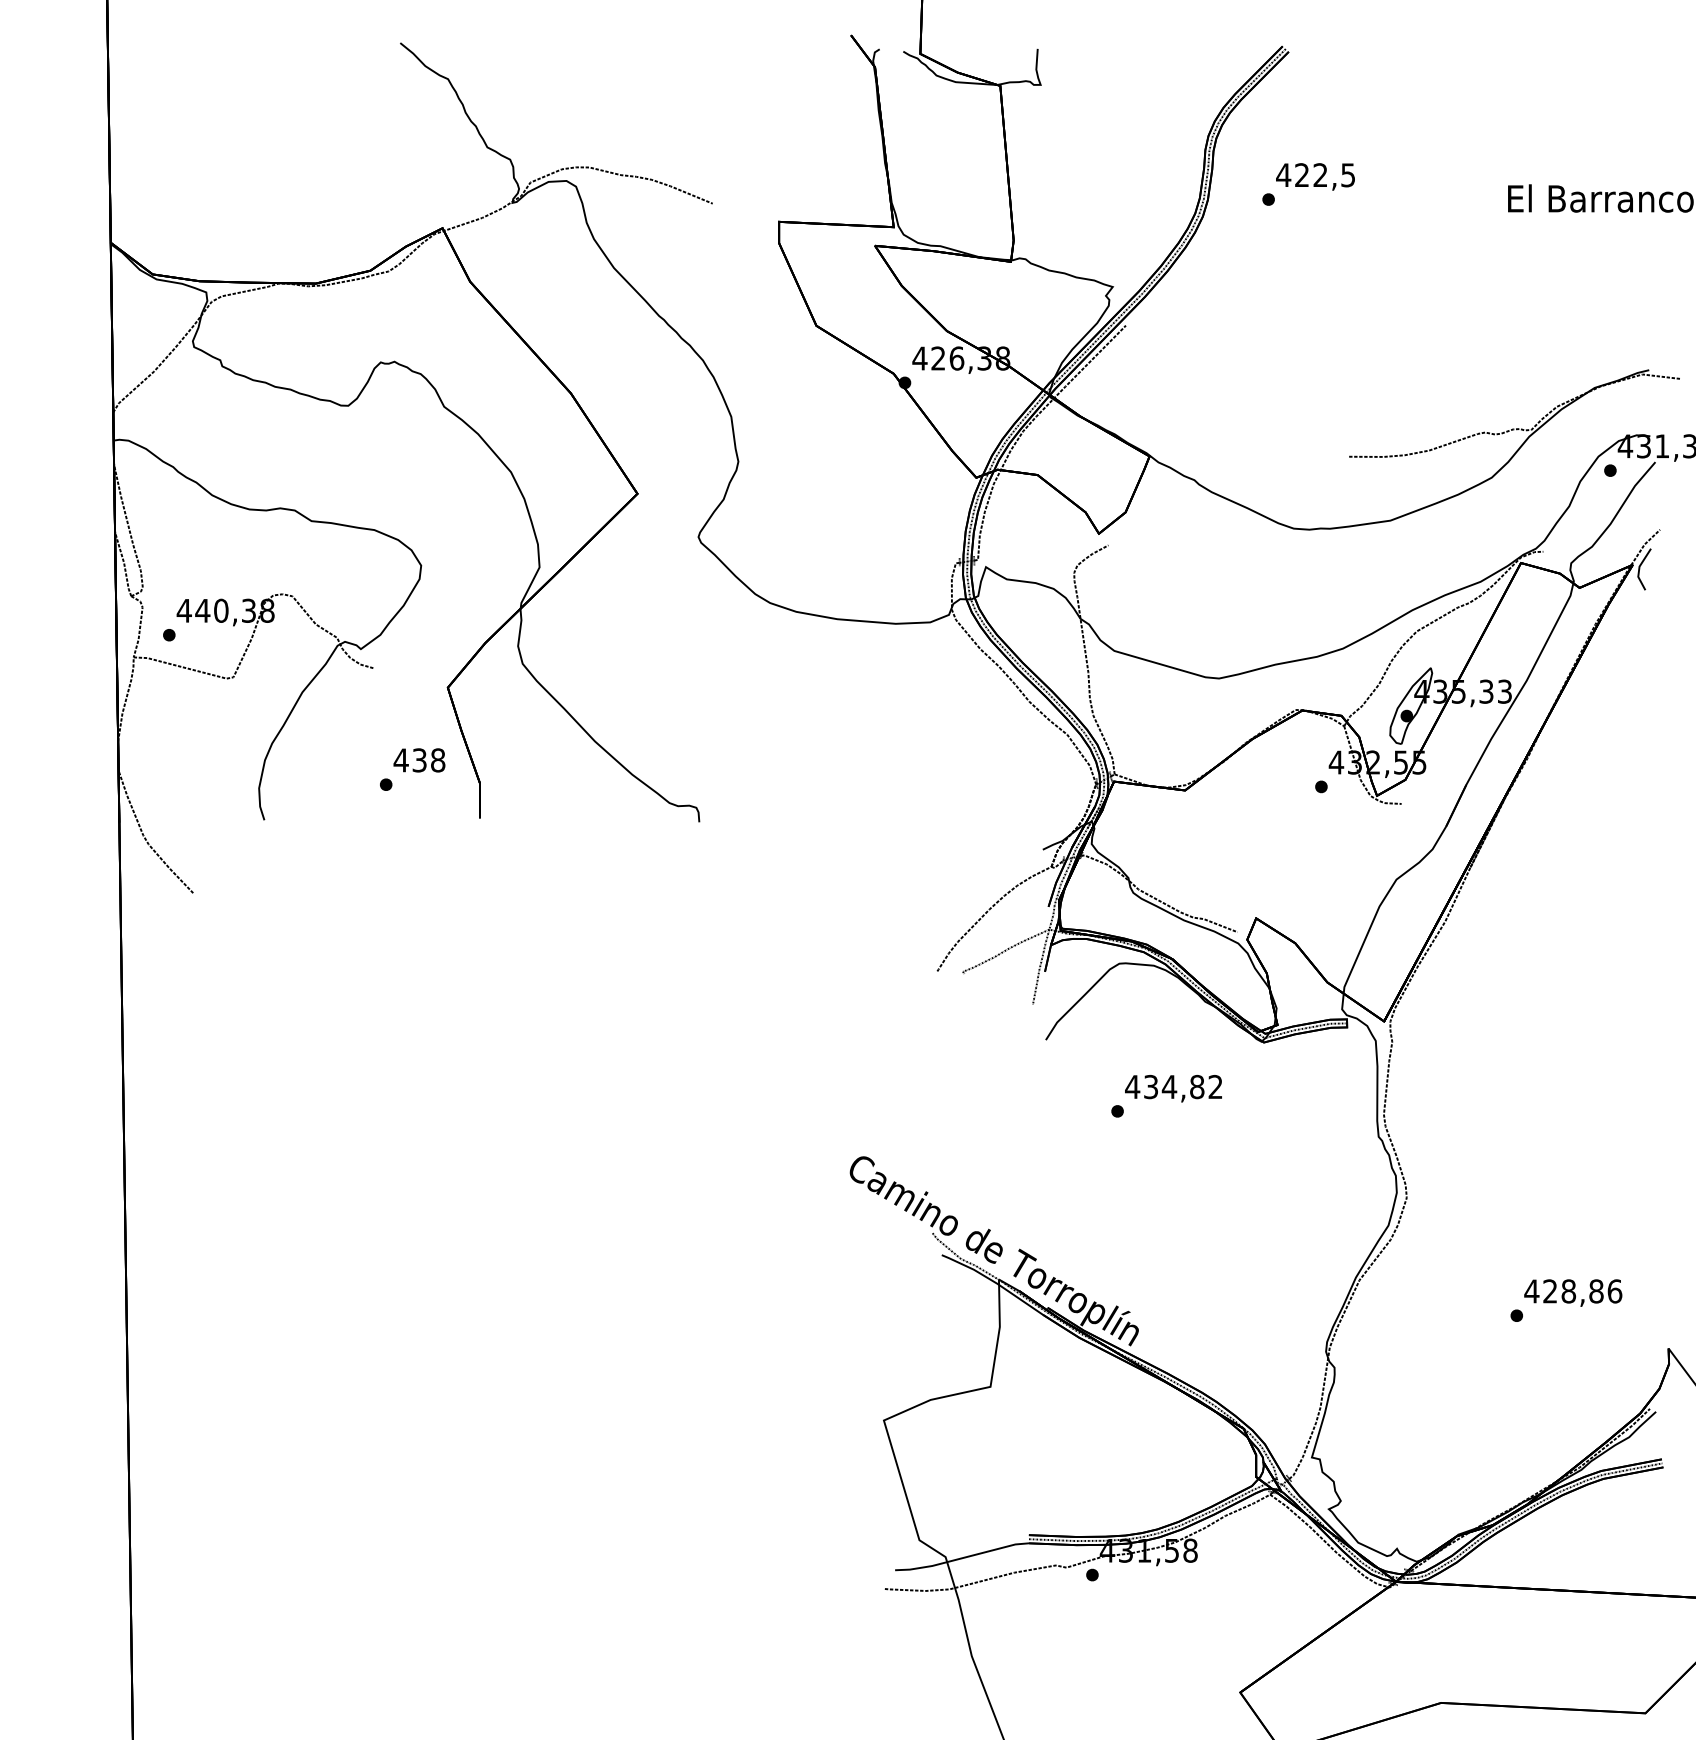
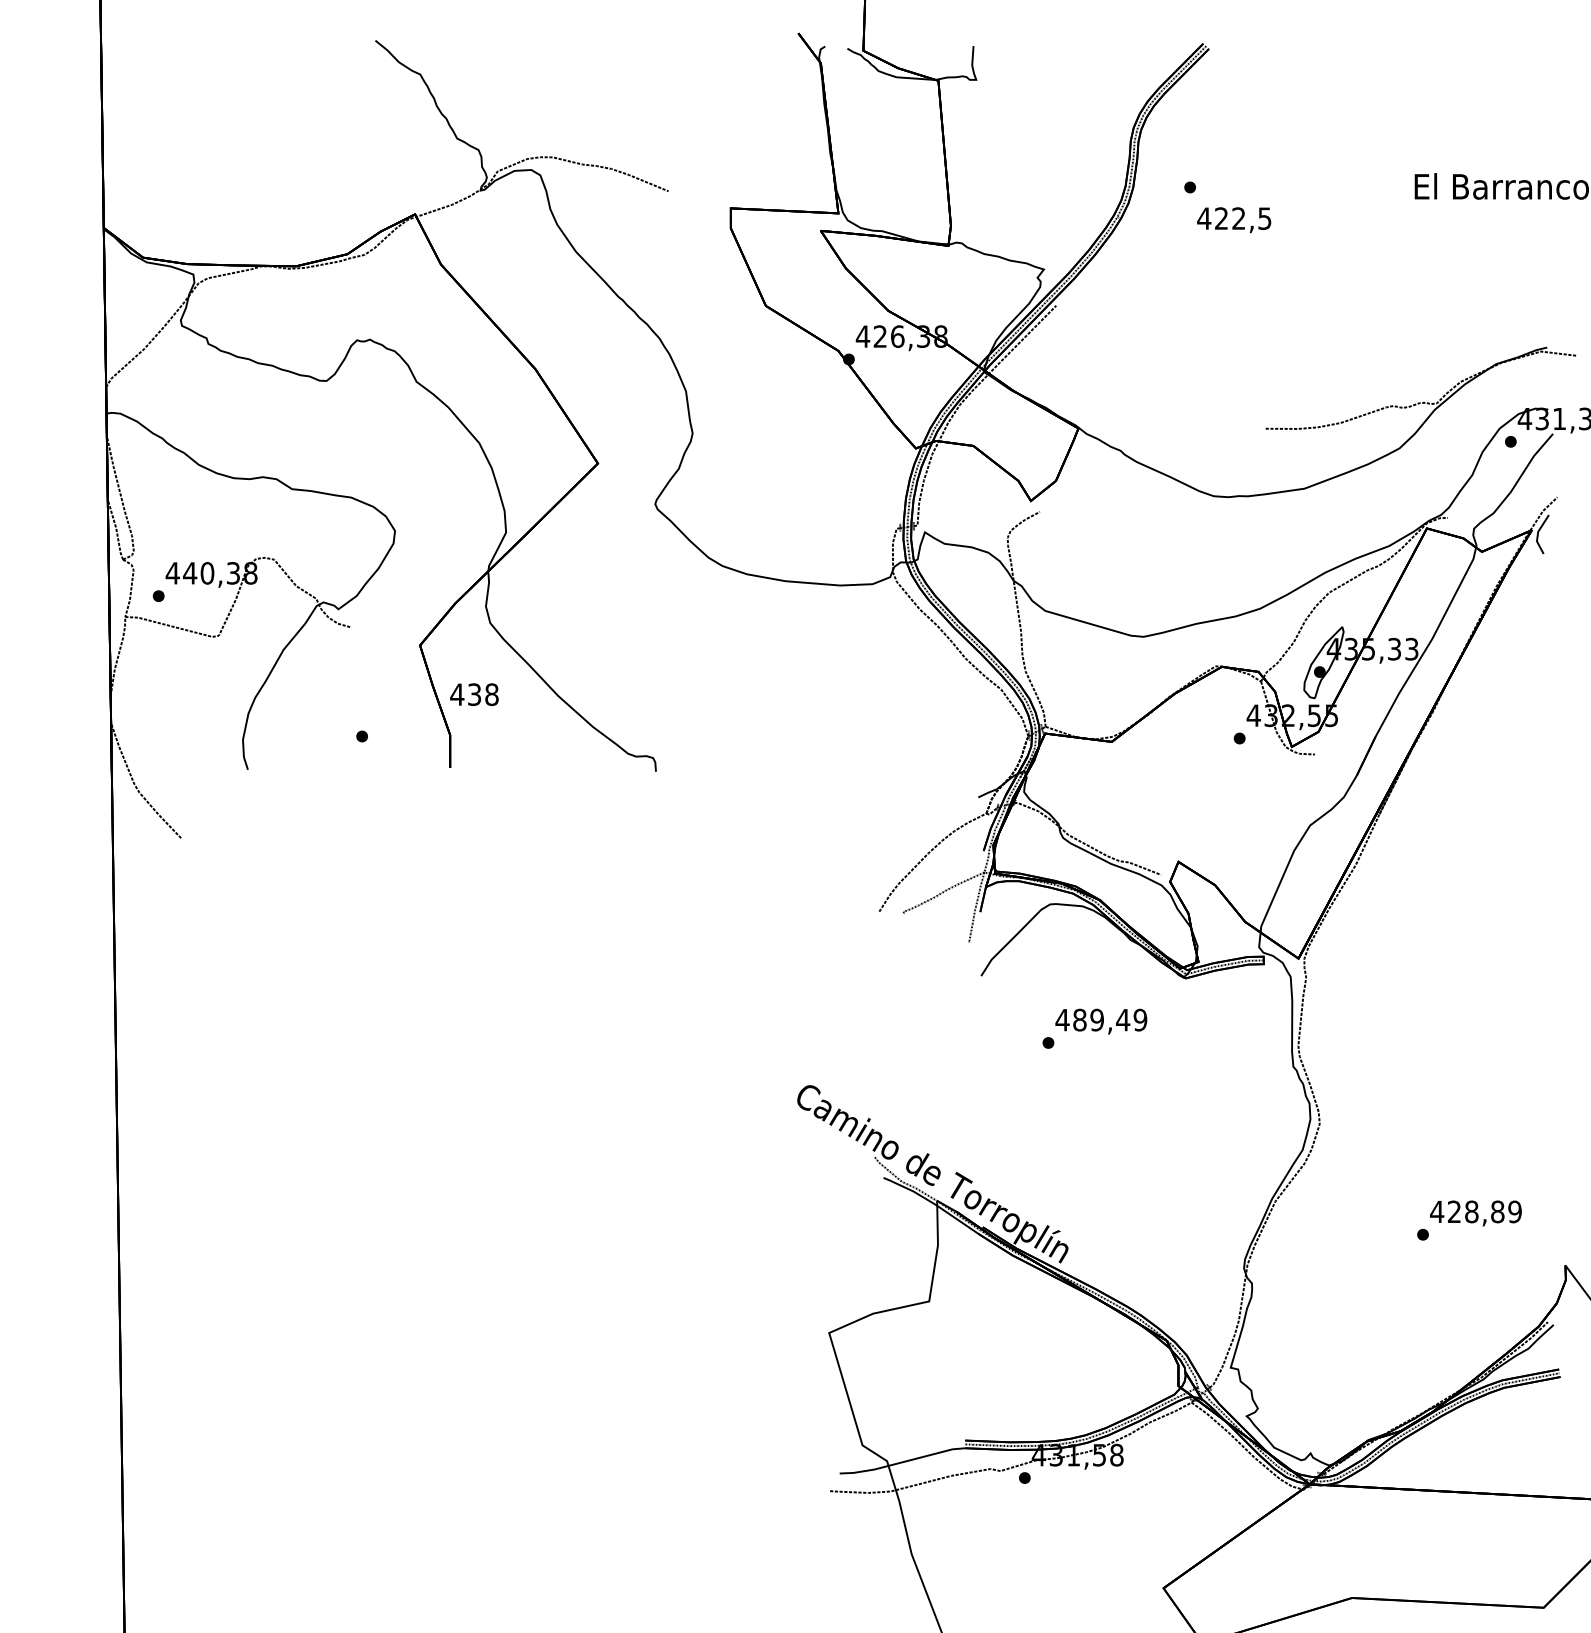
text: (1315, 177) -> (1234, 220), moved
text: (419, 760) -> (474, 694), moved
text: (1183, 1086) -> (1110, 1019), 434,82 -> 489,49
text: (1614, 1290) -> (1514, 1211), 428,86 -> 428,89

